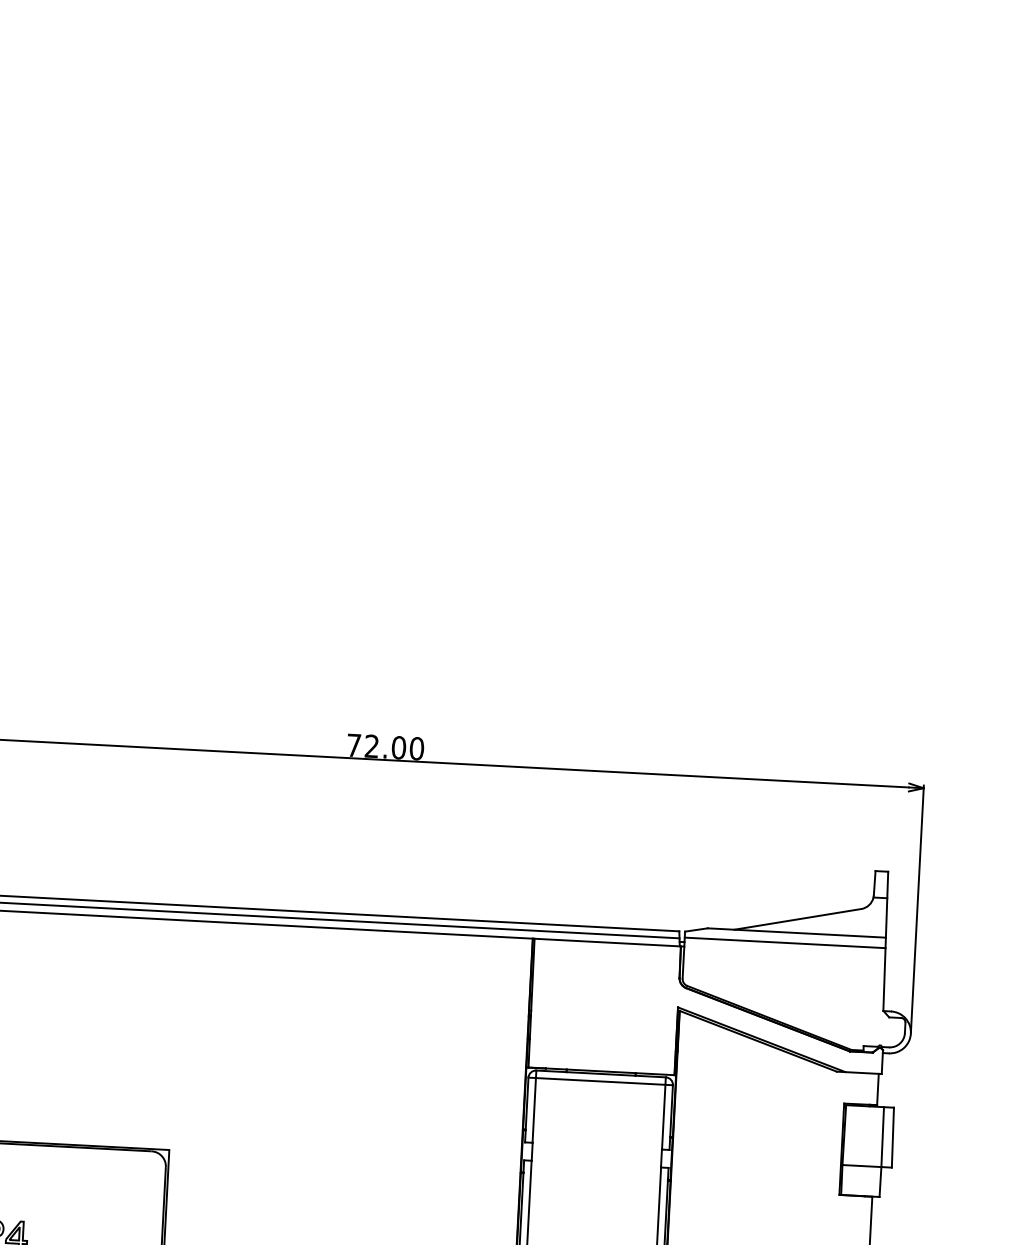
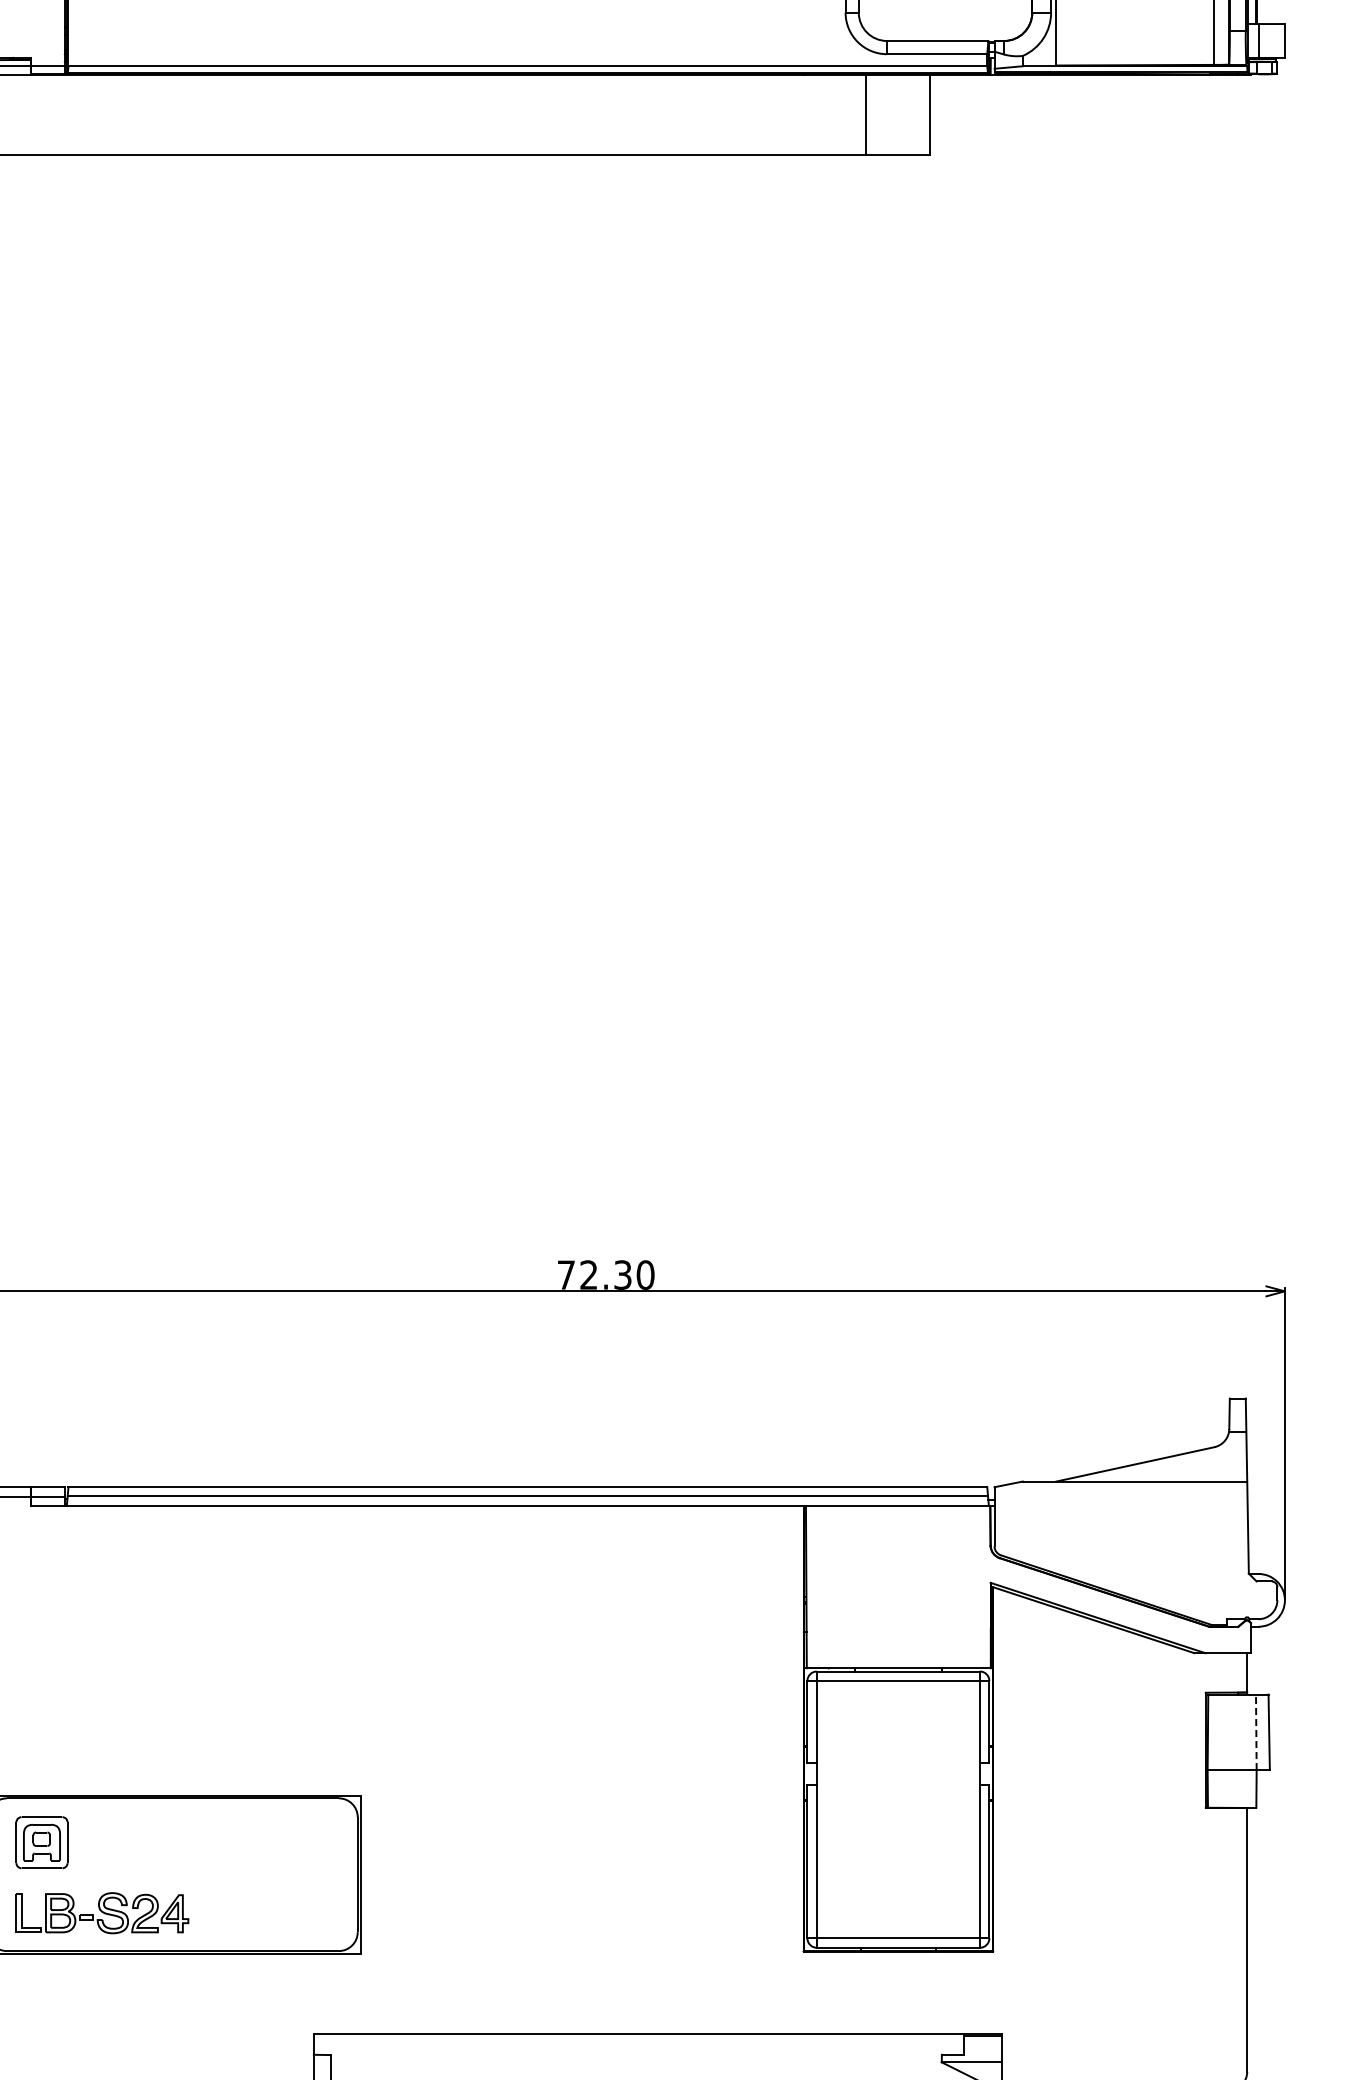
text: (398, 747) -> (622, 1274), 72.00 -> 72.30
line: (784, 942) -> (1120, 1494), removed
line: (882, 1137) -> (1256, 1732), solid -> dashed

